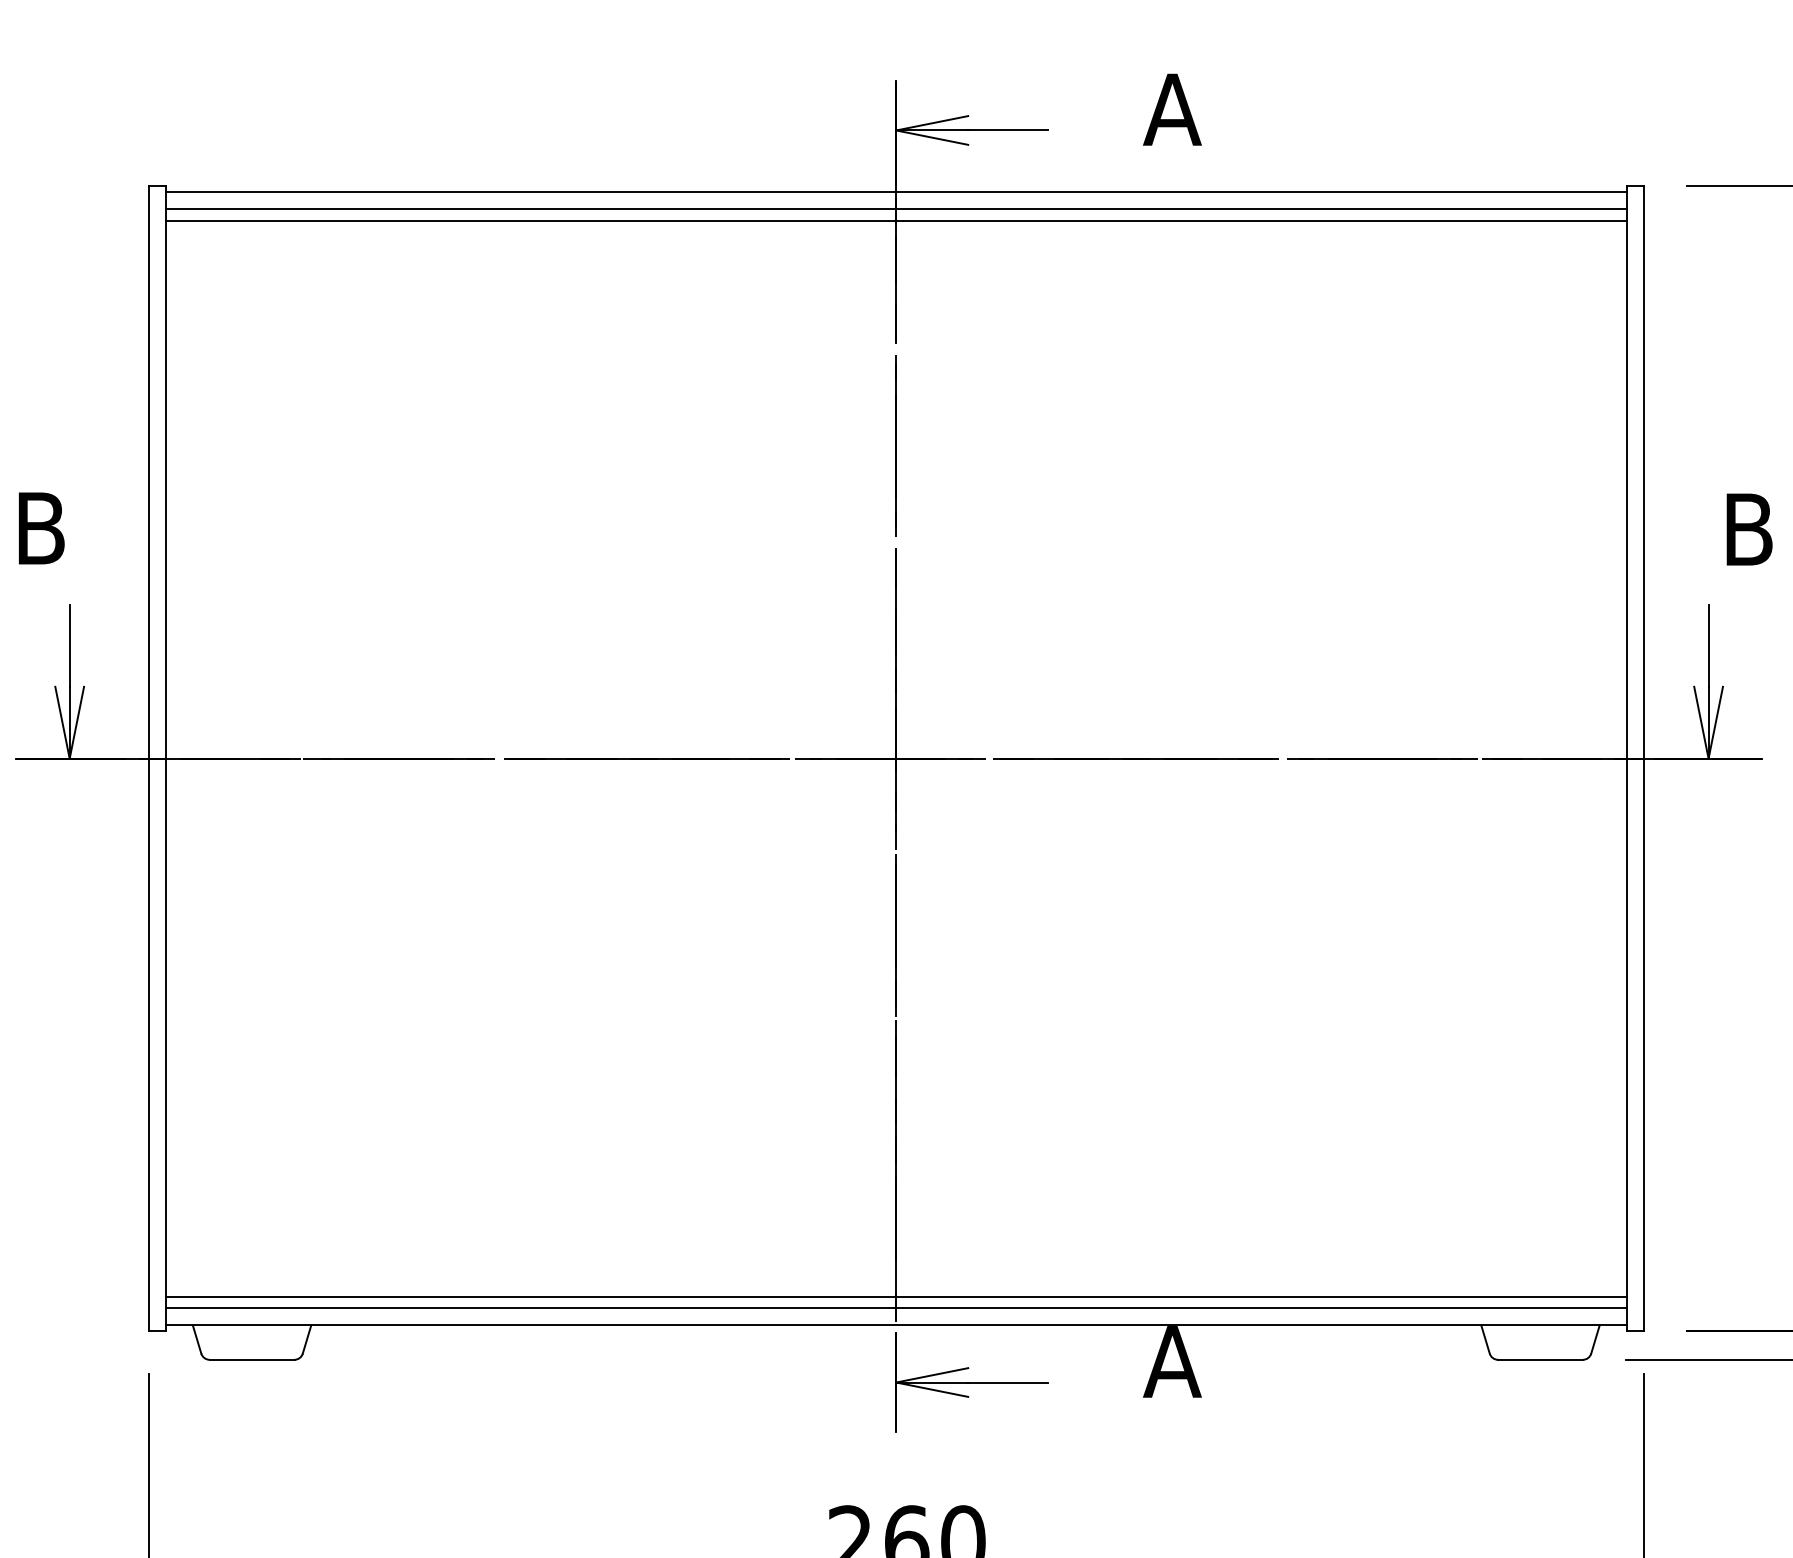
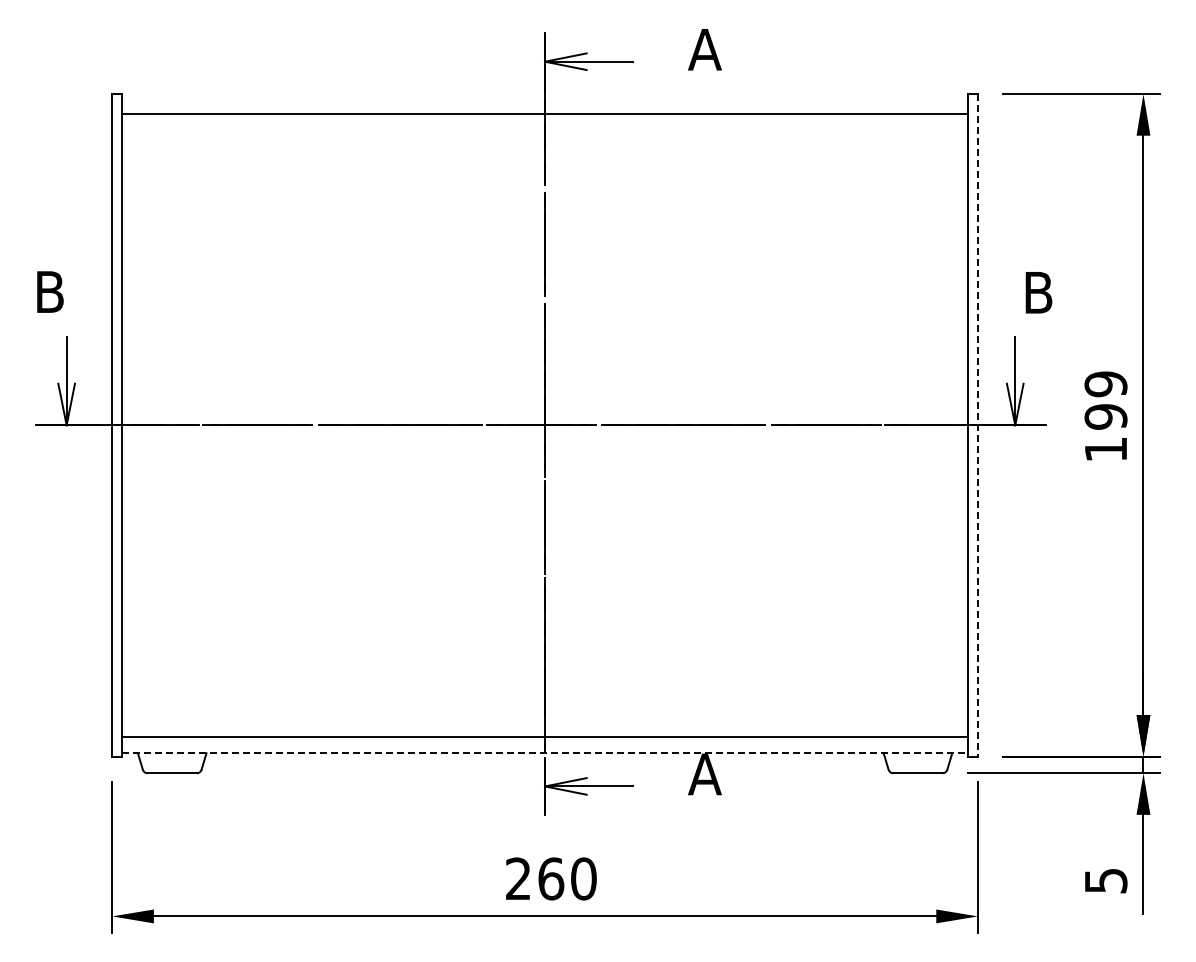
line: (895, 192) -> (544, 97), removed
line: (895, 209) -> (544, 107), removed
line: (1643, 758) -> (977, 425), solid -> dashed
line: (895, 1308) -> (544, 743), removed
line: (896, 1325) -> (545, 753), solid -> dashed

